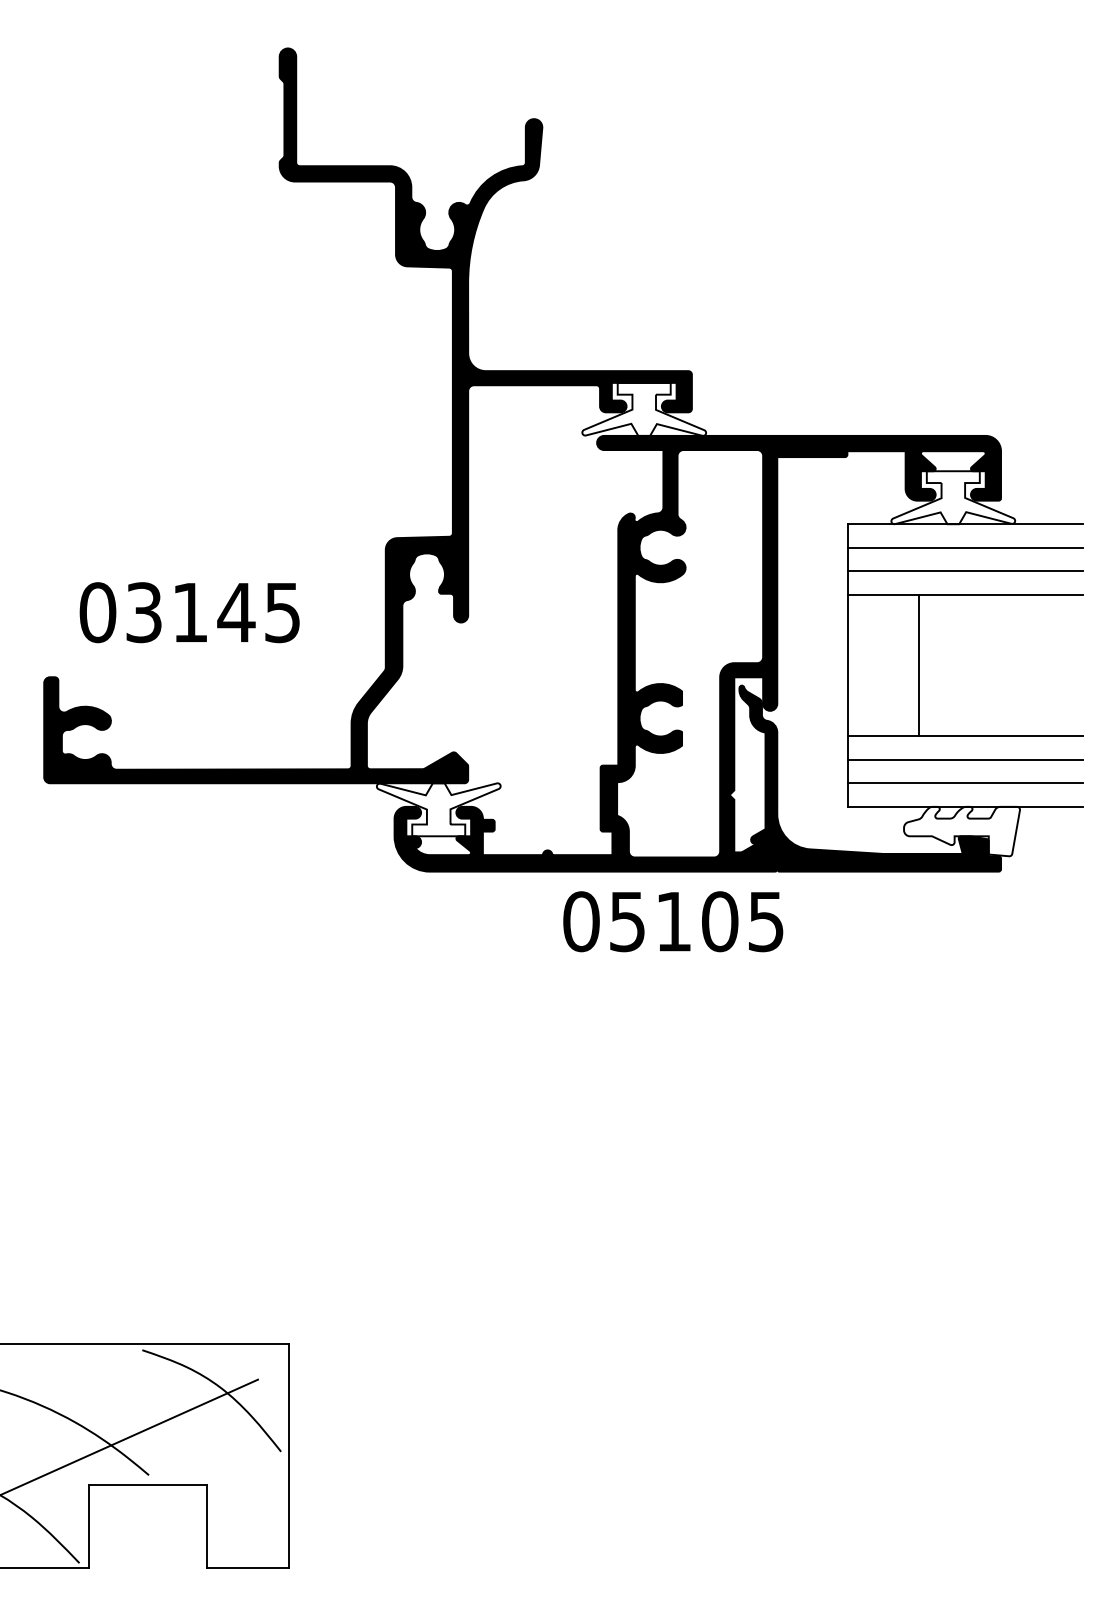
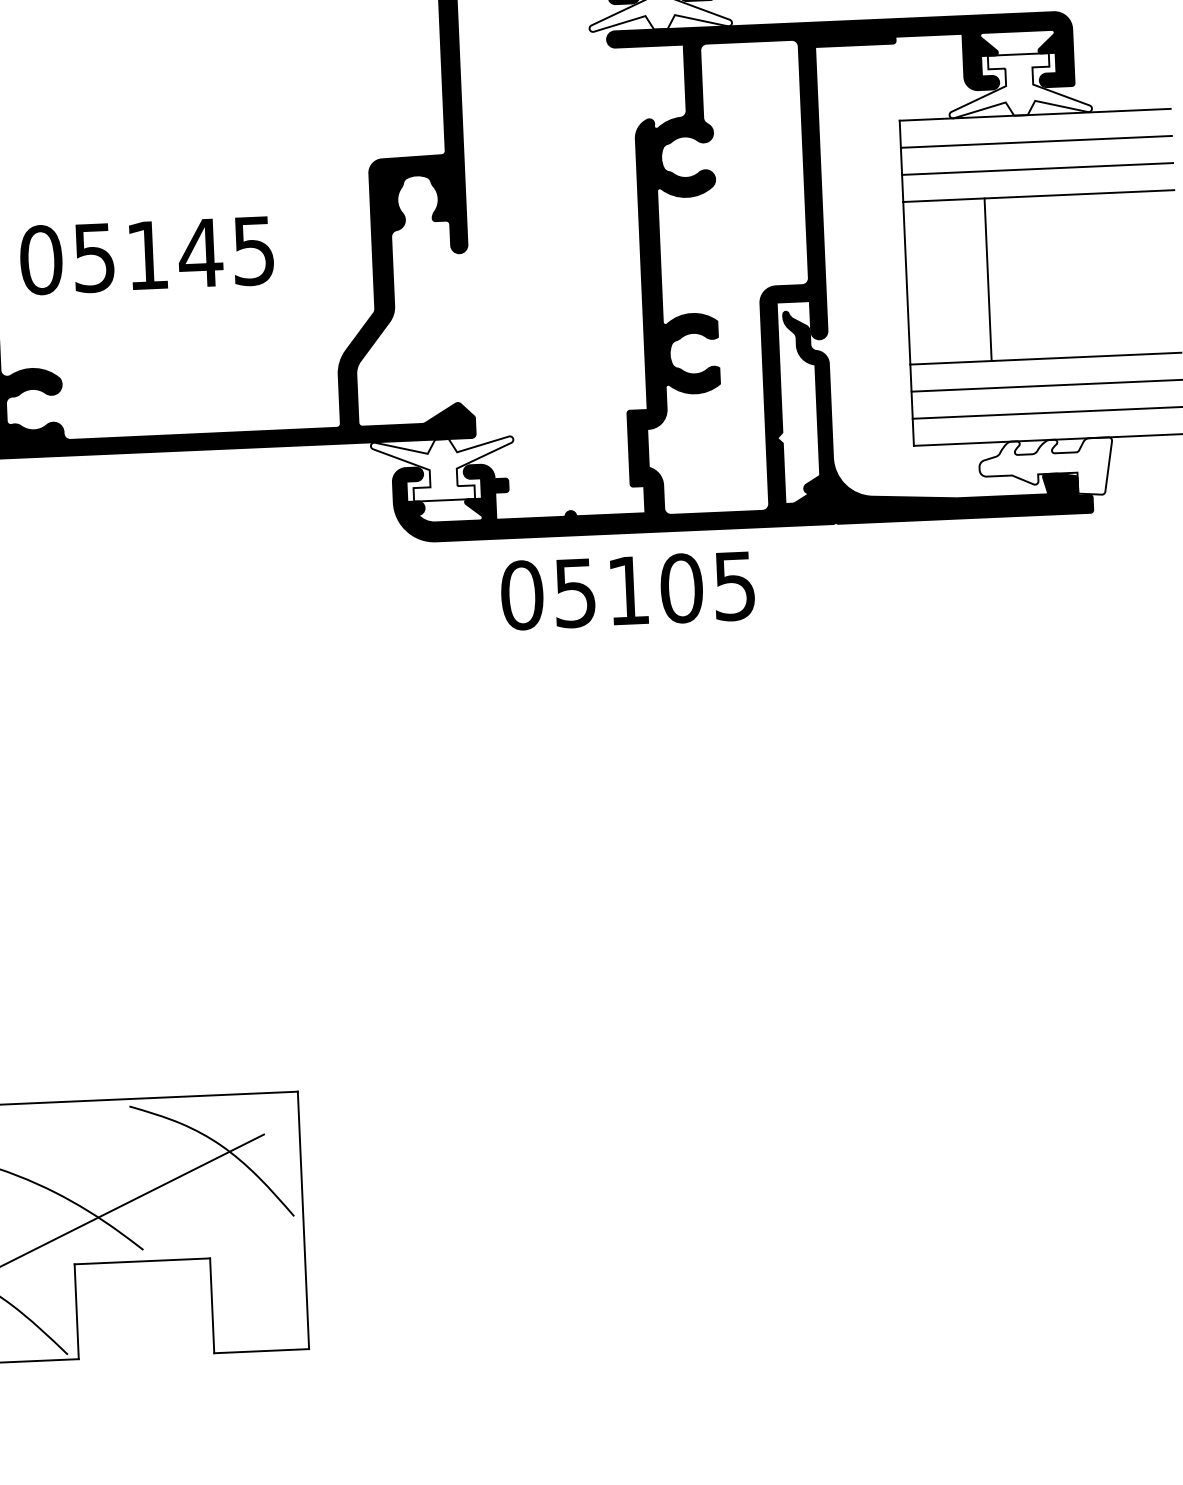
text: (144, 612) -> (94, 257), 03145 -> 05145
text: (673, 921) -> (628, 590), moved

